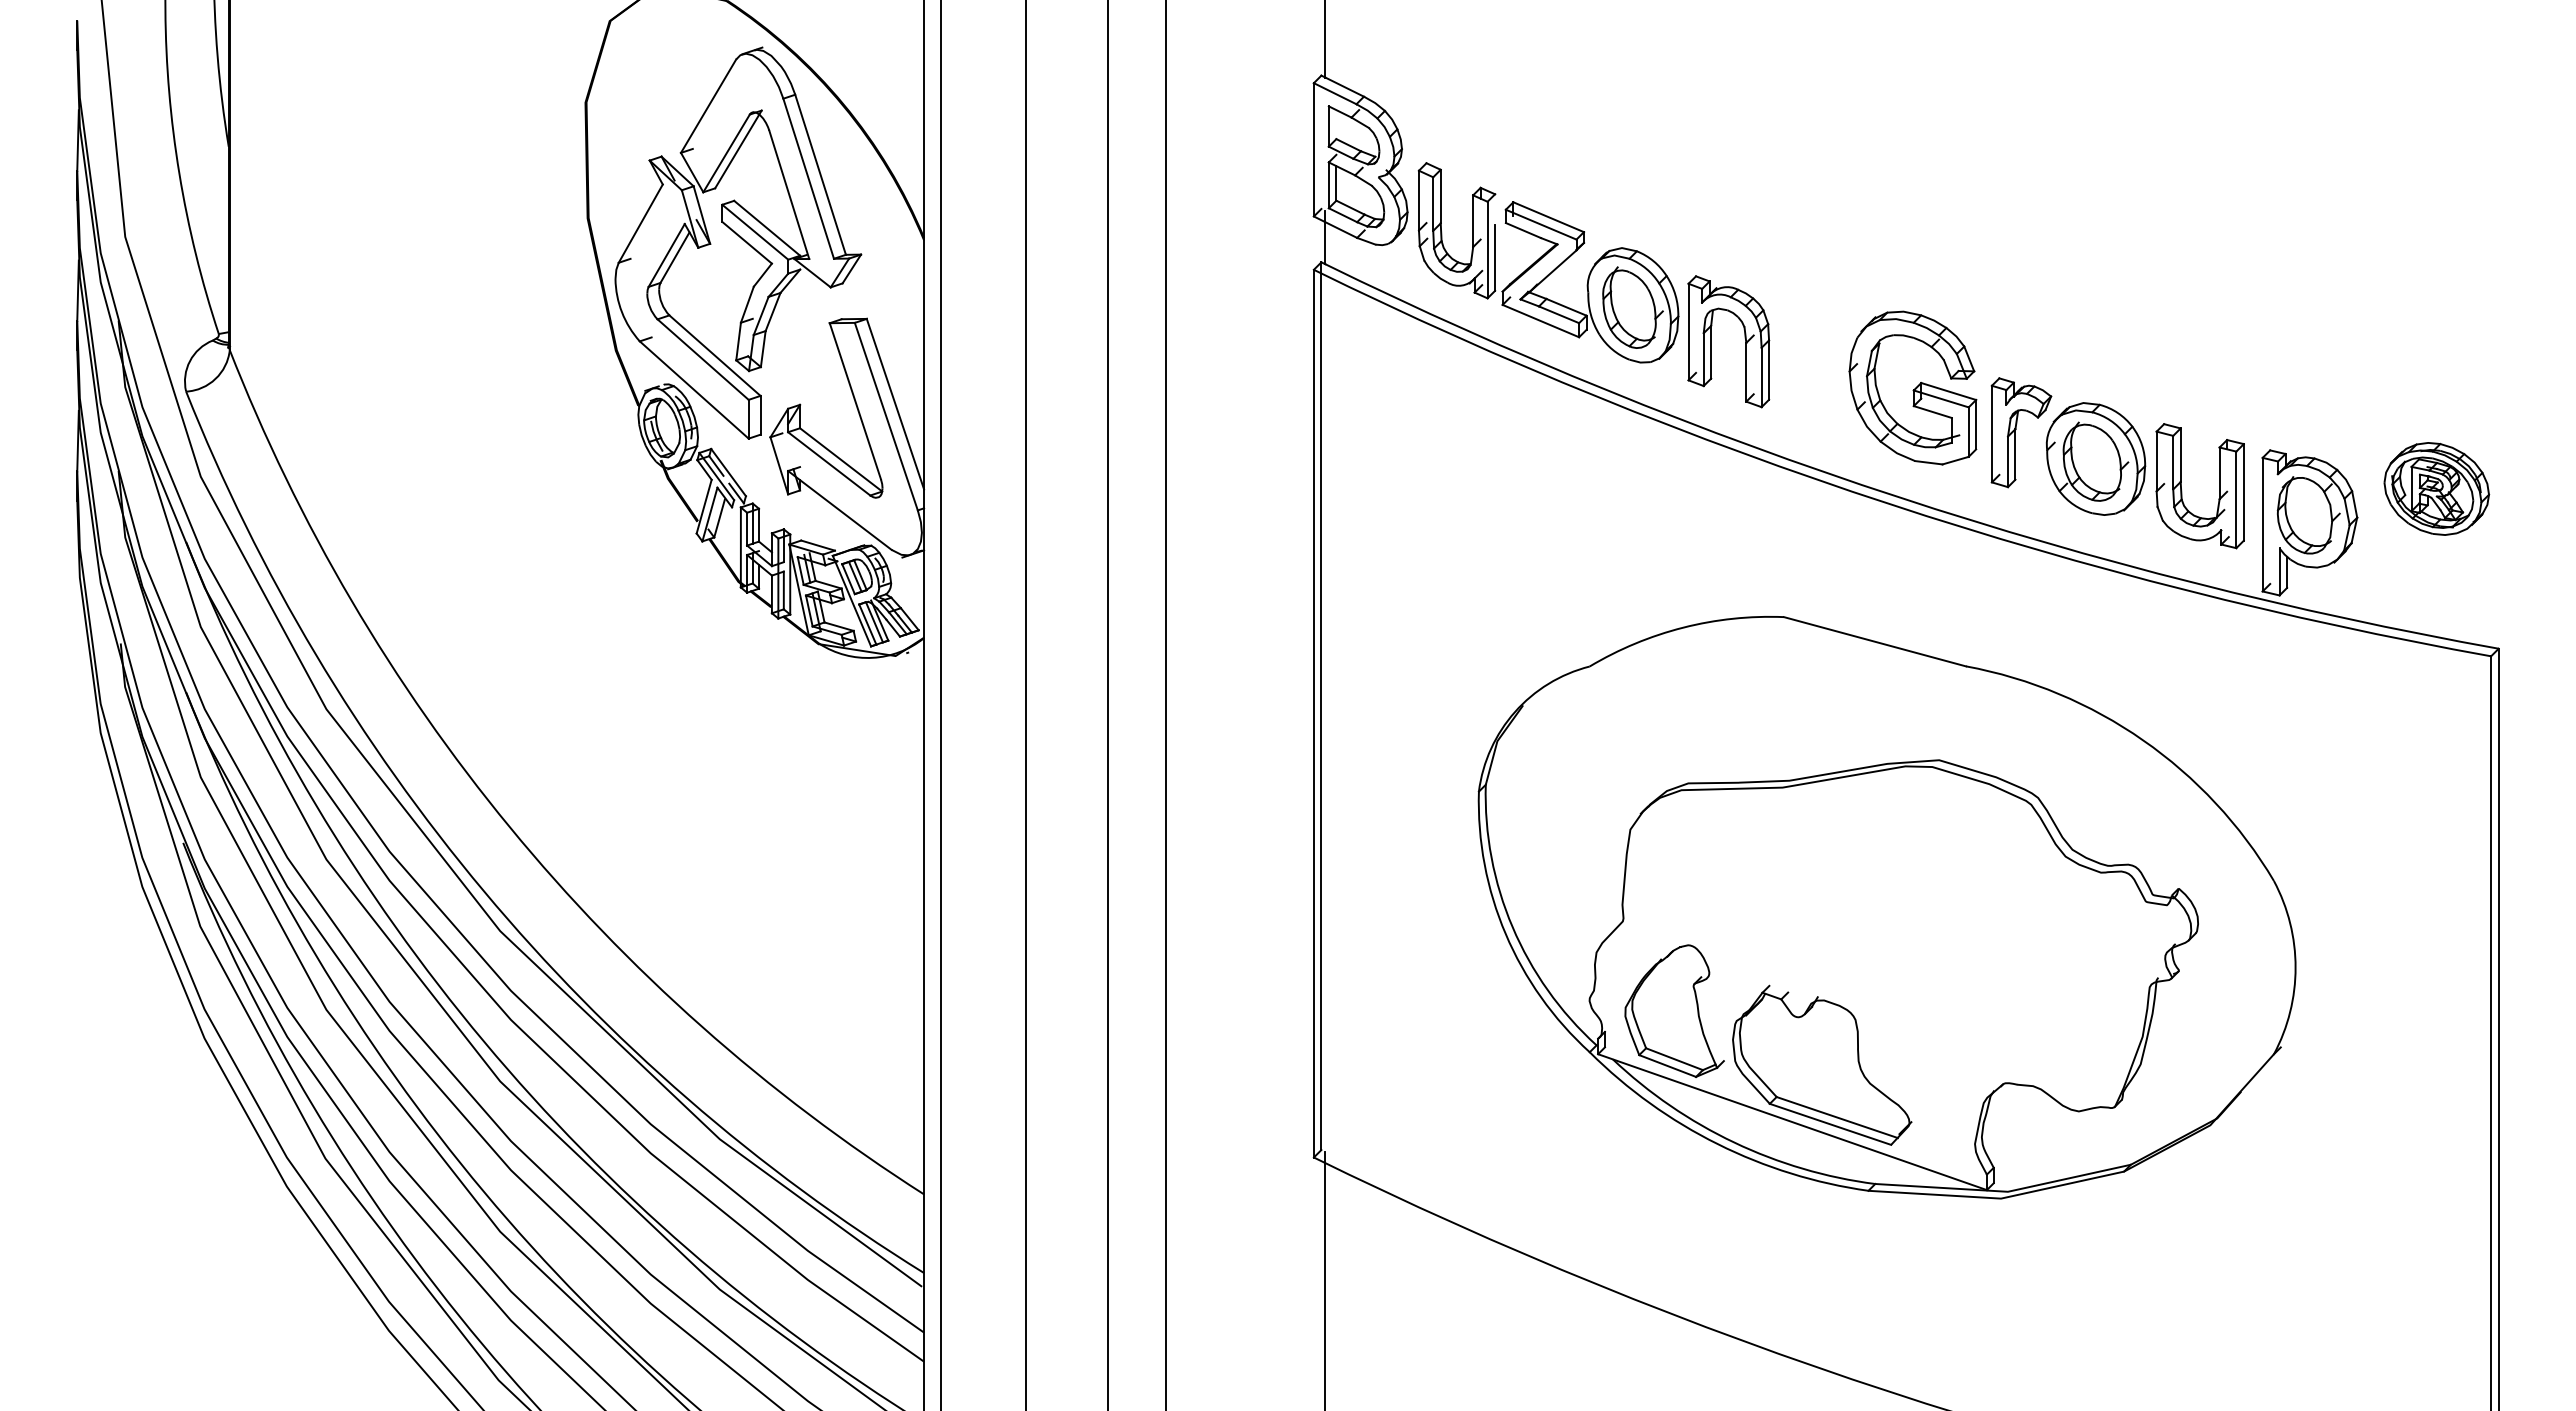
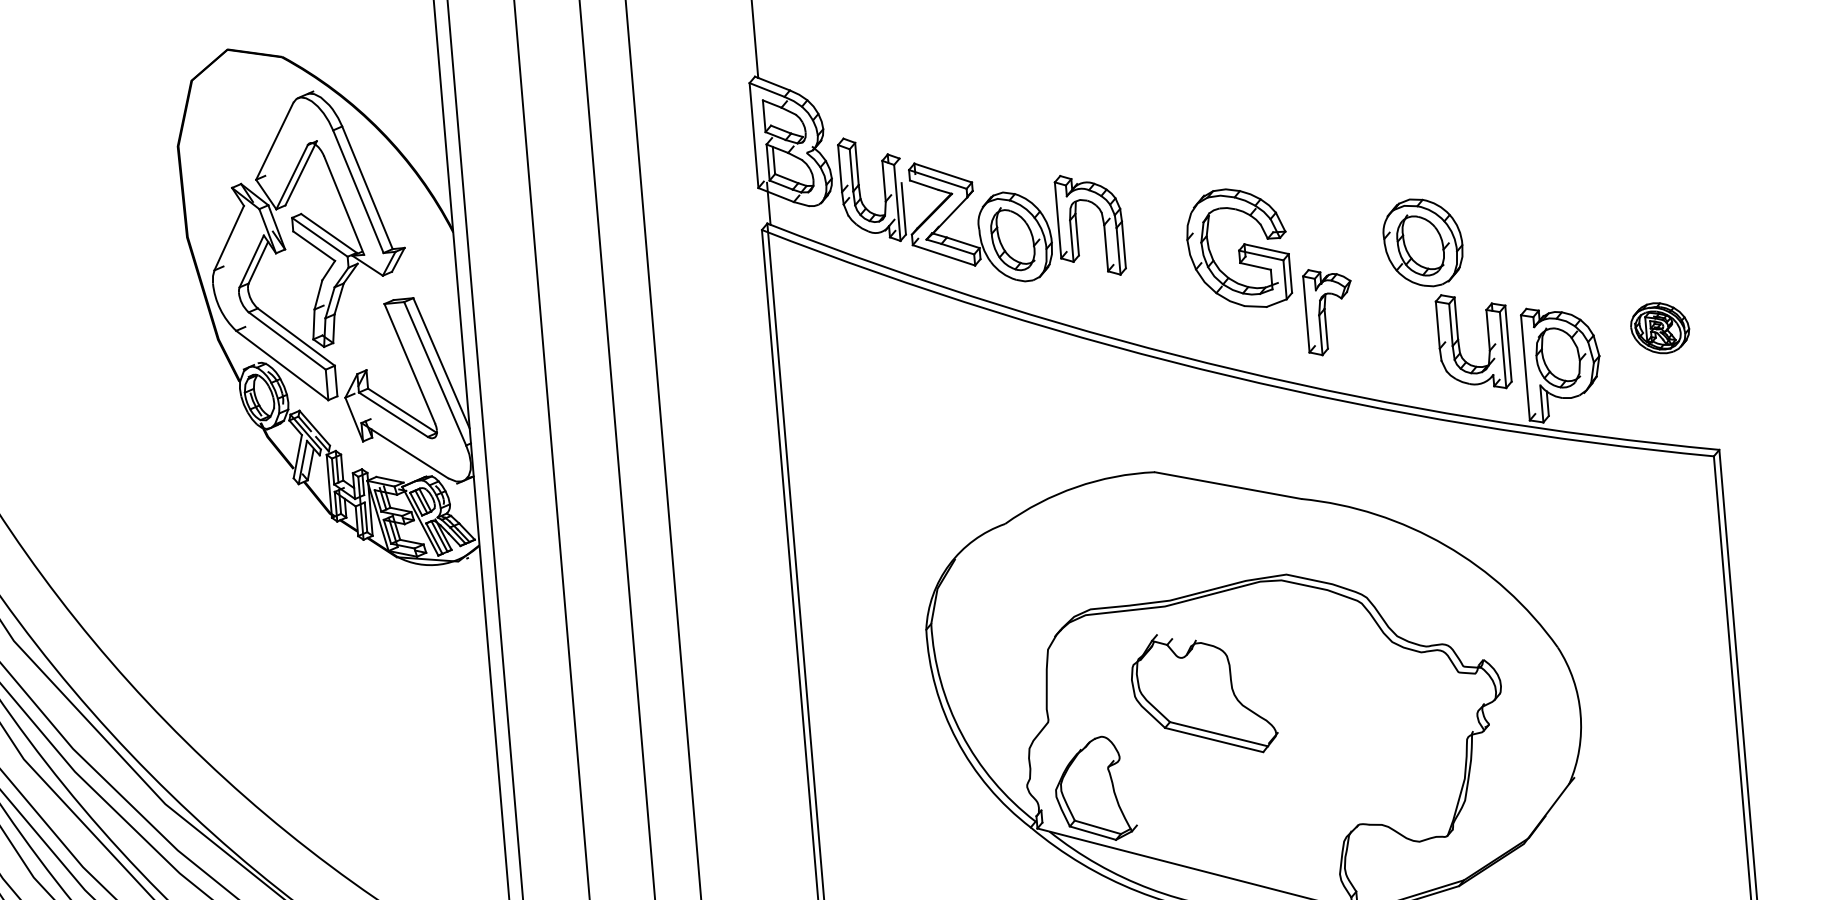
part: (1744, 338) -> (1102, 221), moved
part: (1912, 387) -> (1237, 248), moved
part: (2095, 458) -> (1422, 242), moved
part: (2436, 488) -> (1659, 327), size x0.7
part: (1822, 1064) -> (1203, 693), moved

